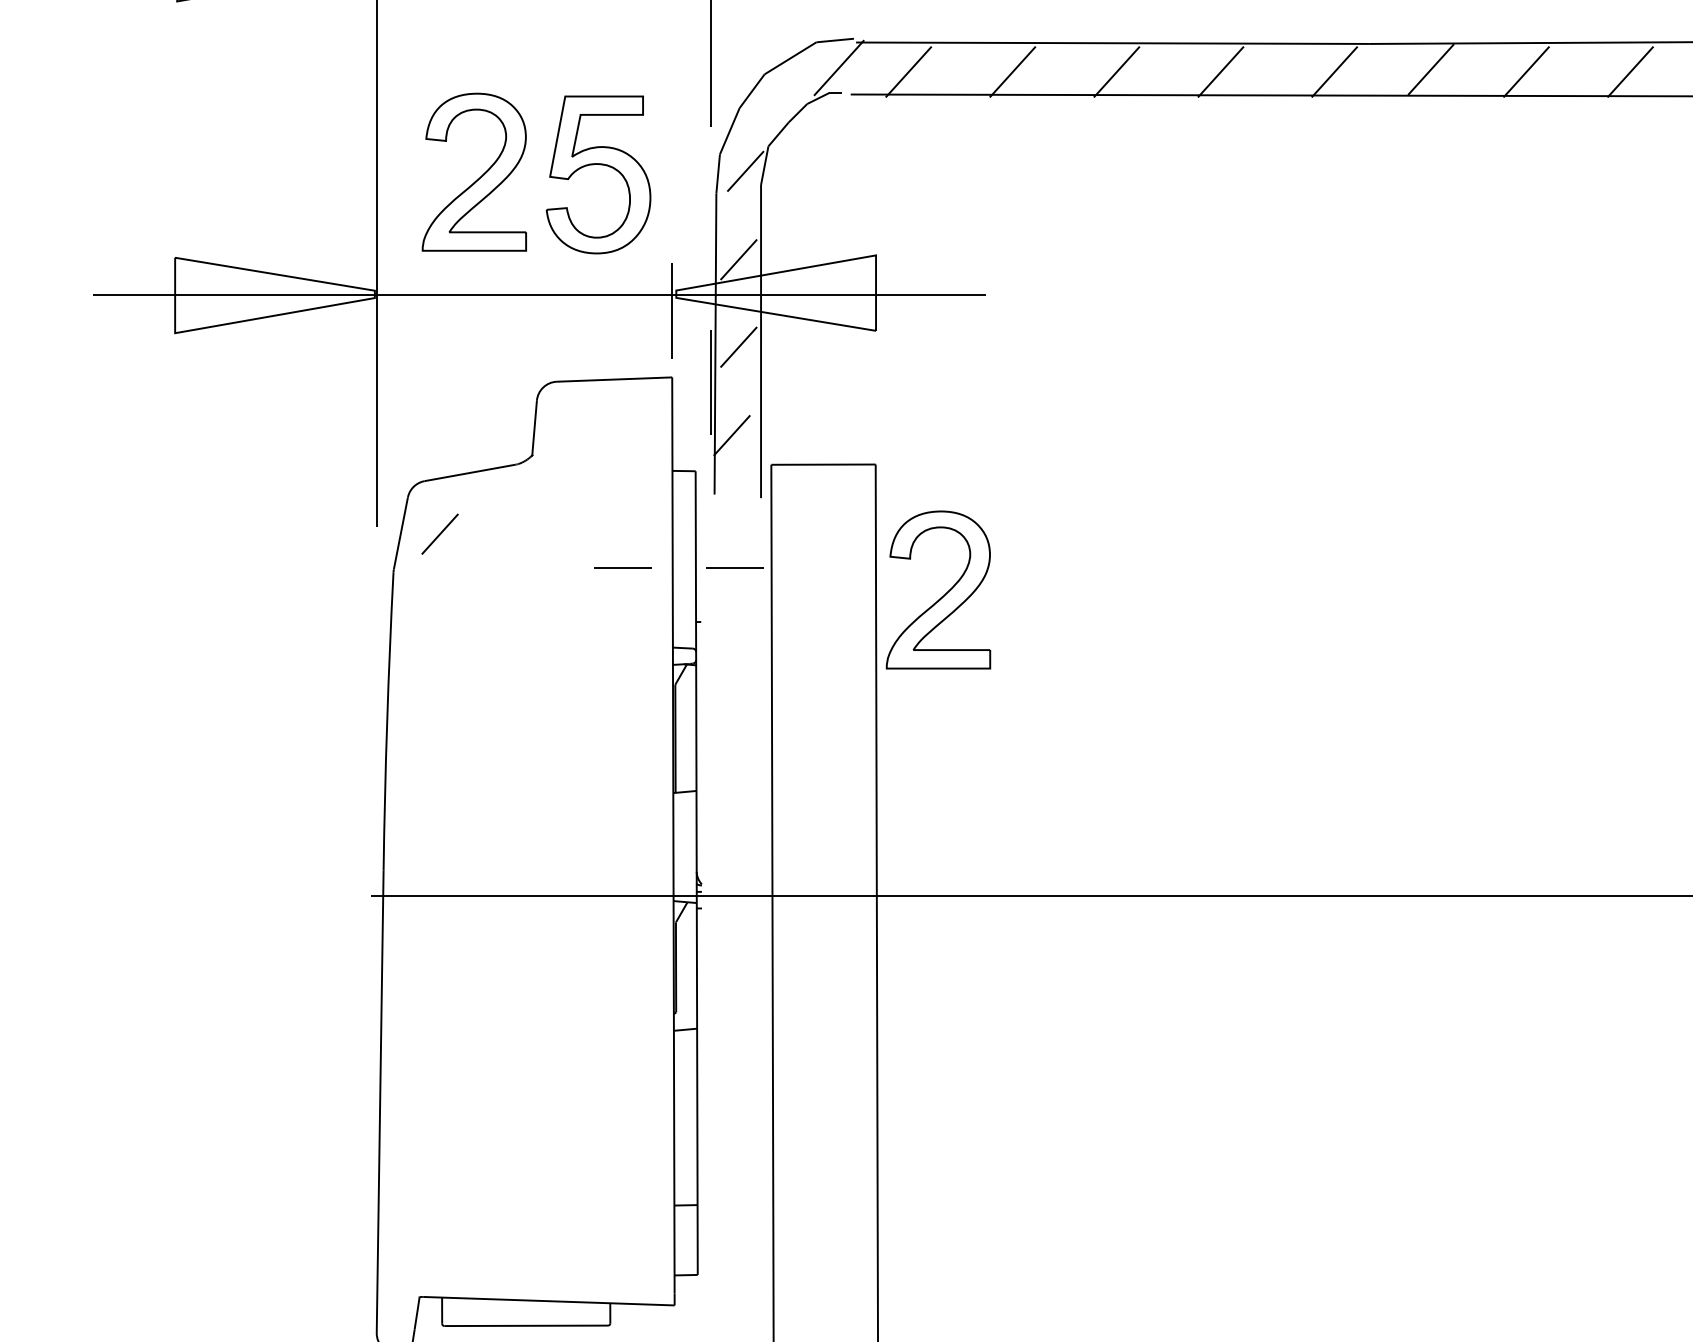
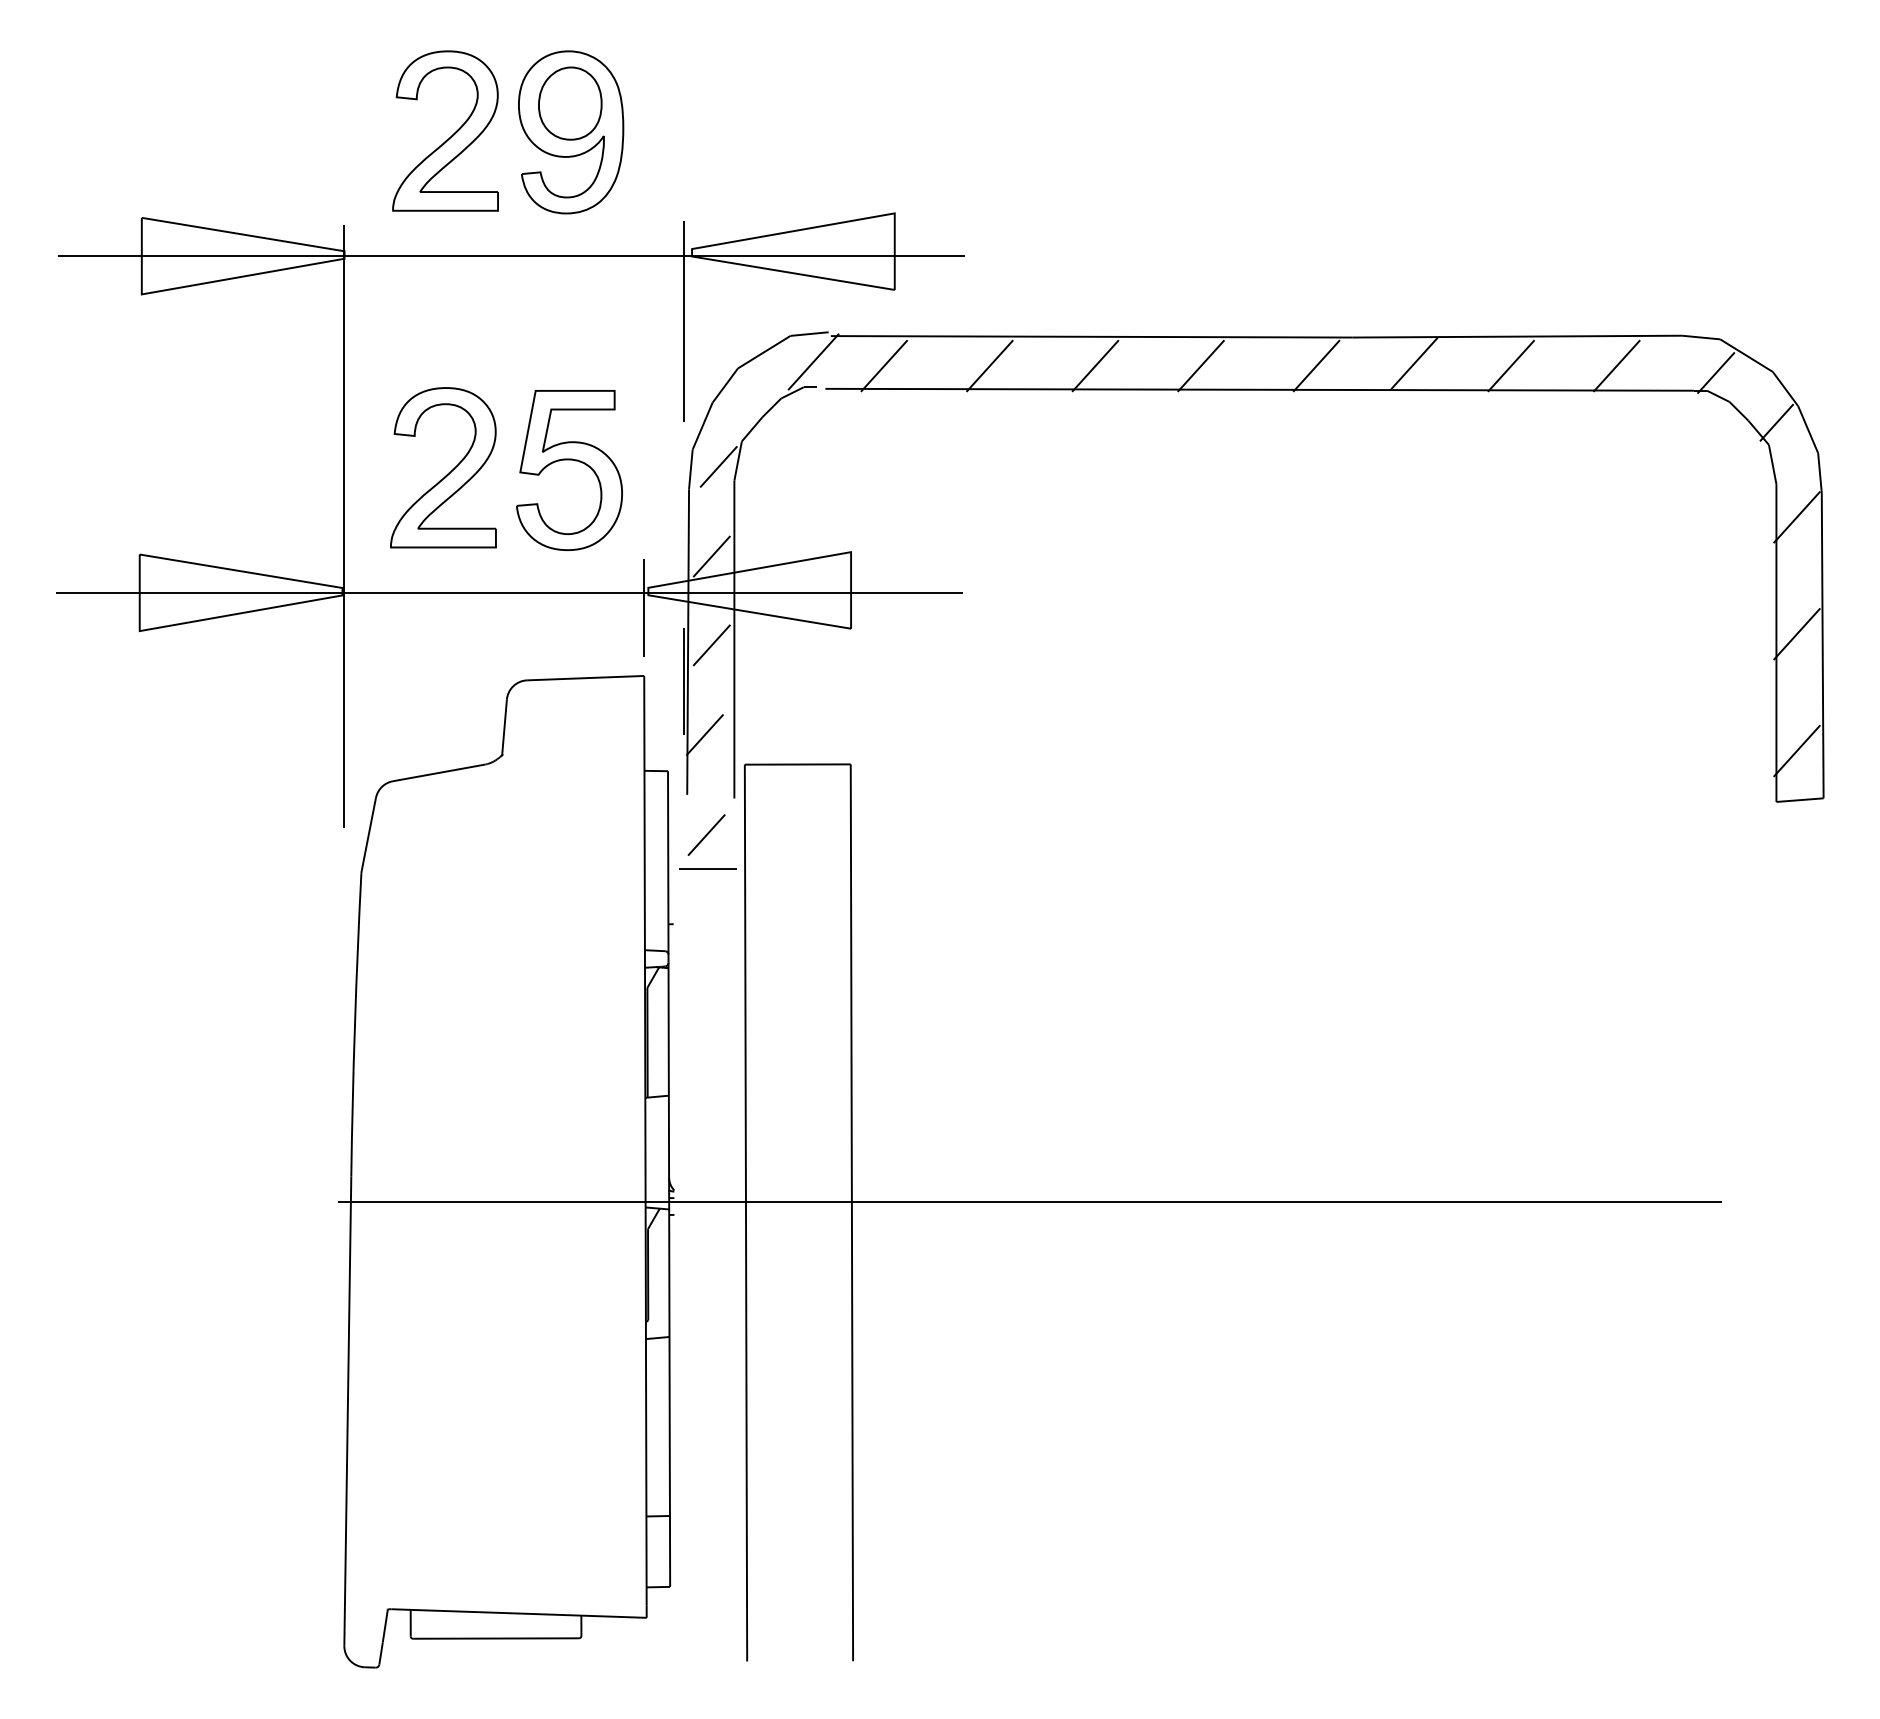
line: (439, 533) -> (706, 834), moved
line: (622, 567) -> (593, 868), removed
part: (943, 594) -> (919, 896), removed

